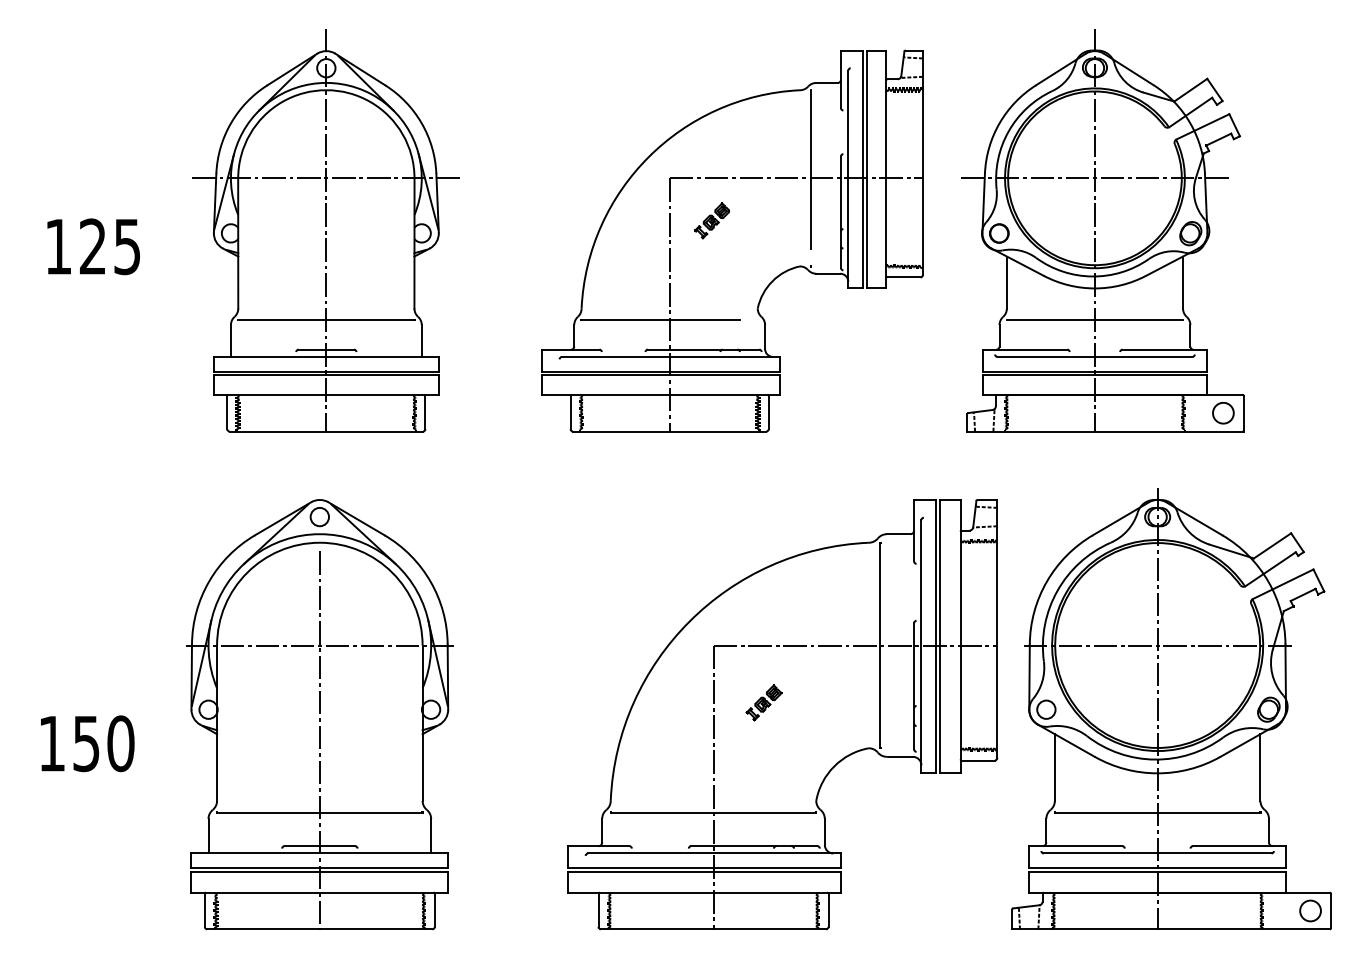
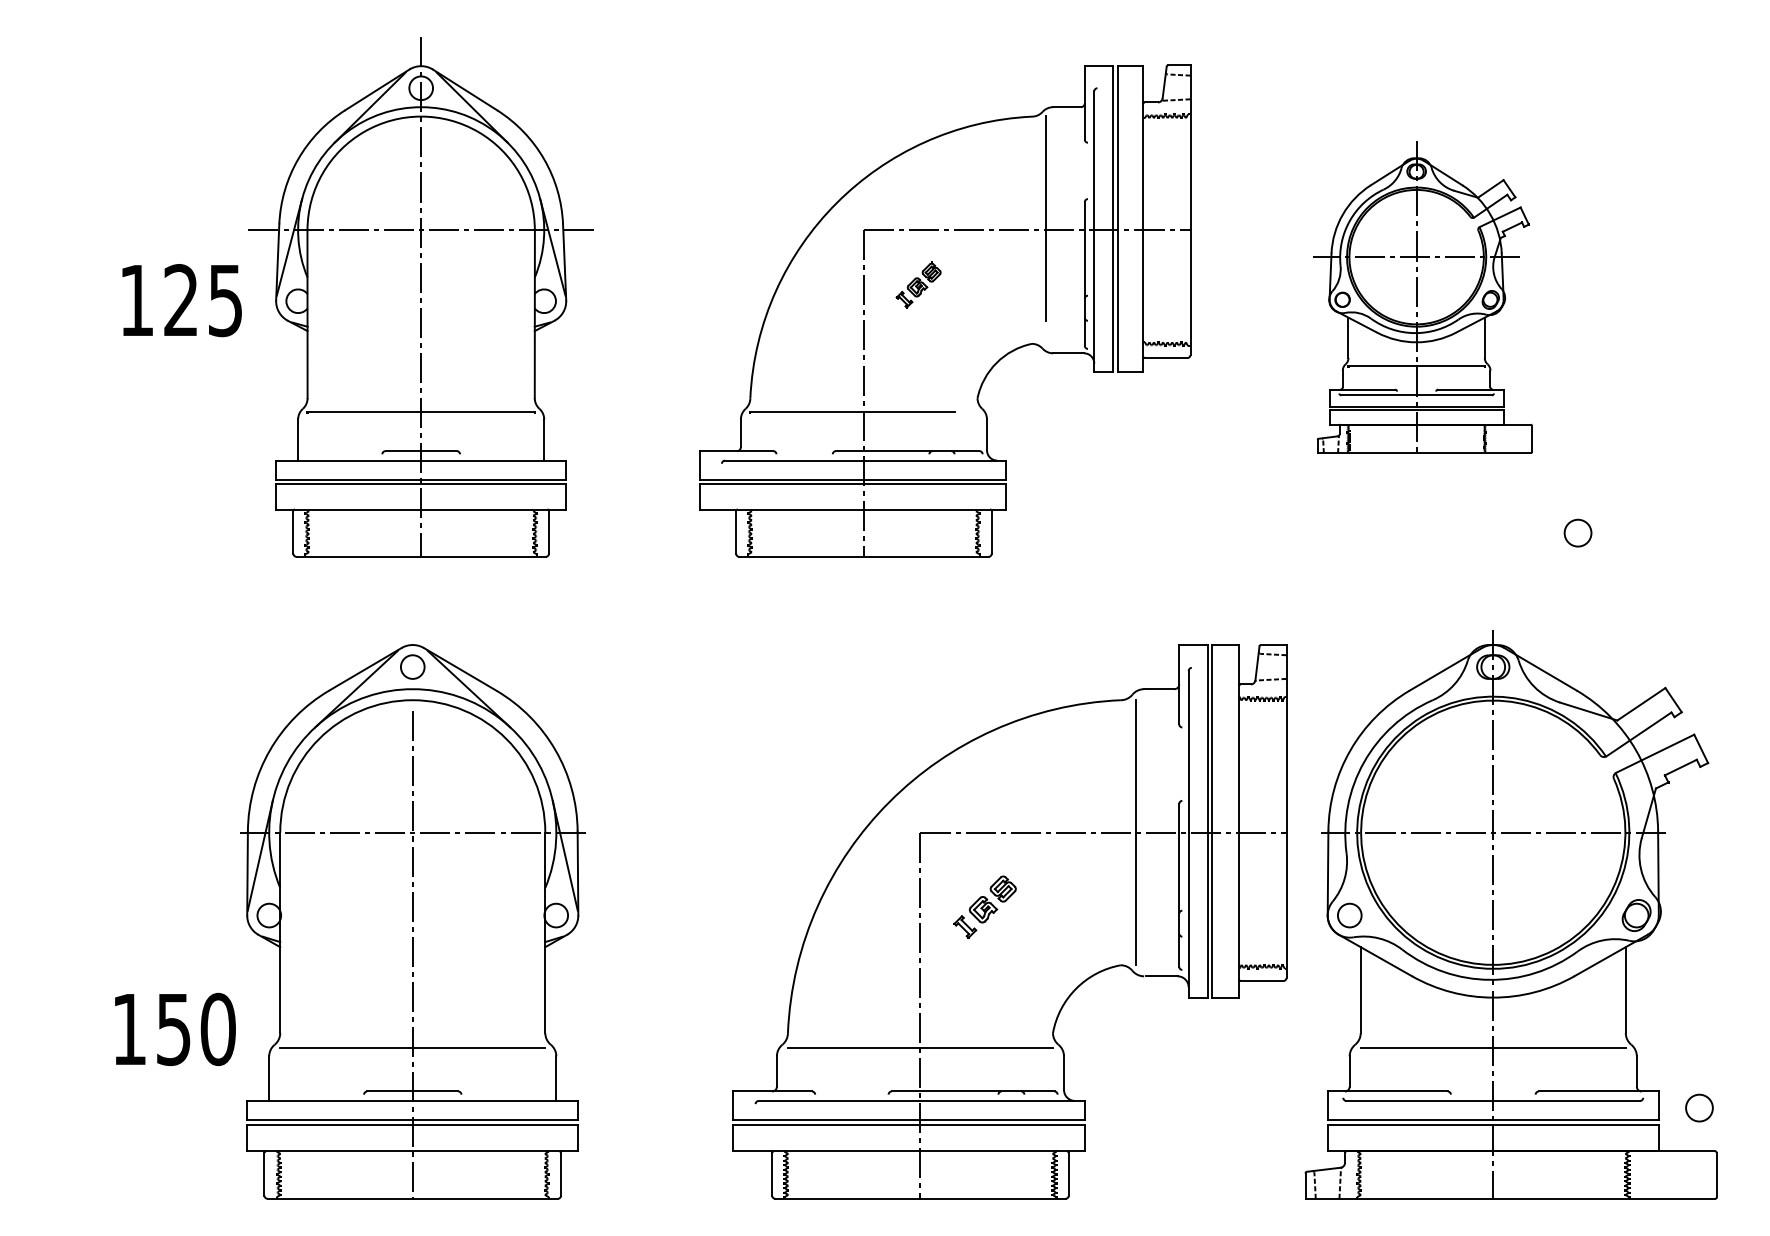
part: (1102, 230) -> (1422, 297), size x0.6
text: (93, 246) -> (181, 300), moved
part: (763, 703) -> (985, 907), size x1.4
text: (87, 743) -> (175, 1029), moved
circle: (1310, 910) -> (1699, 1107), moved

